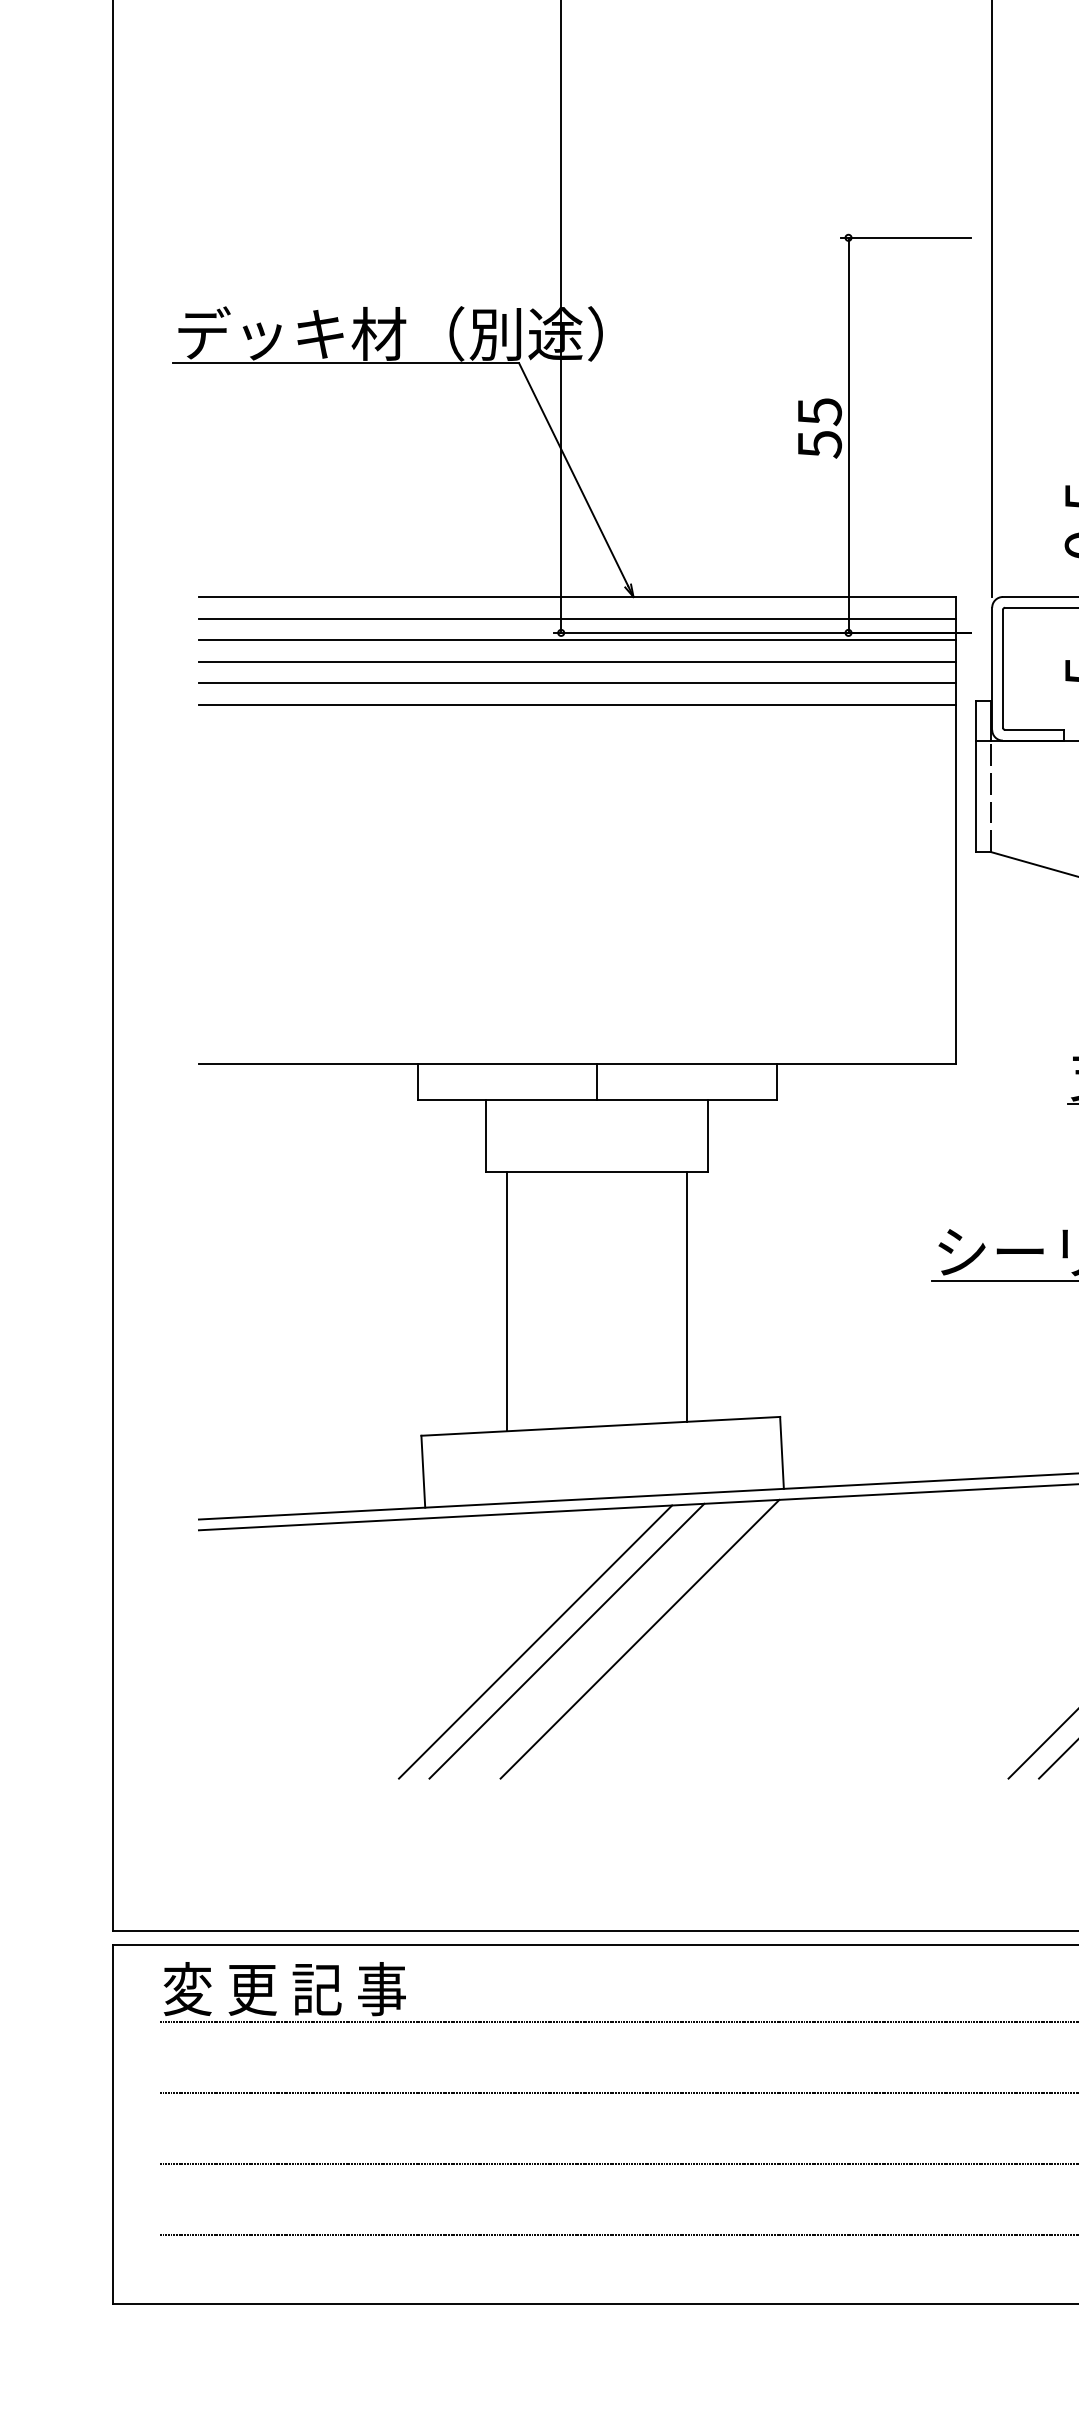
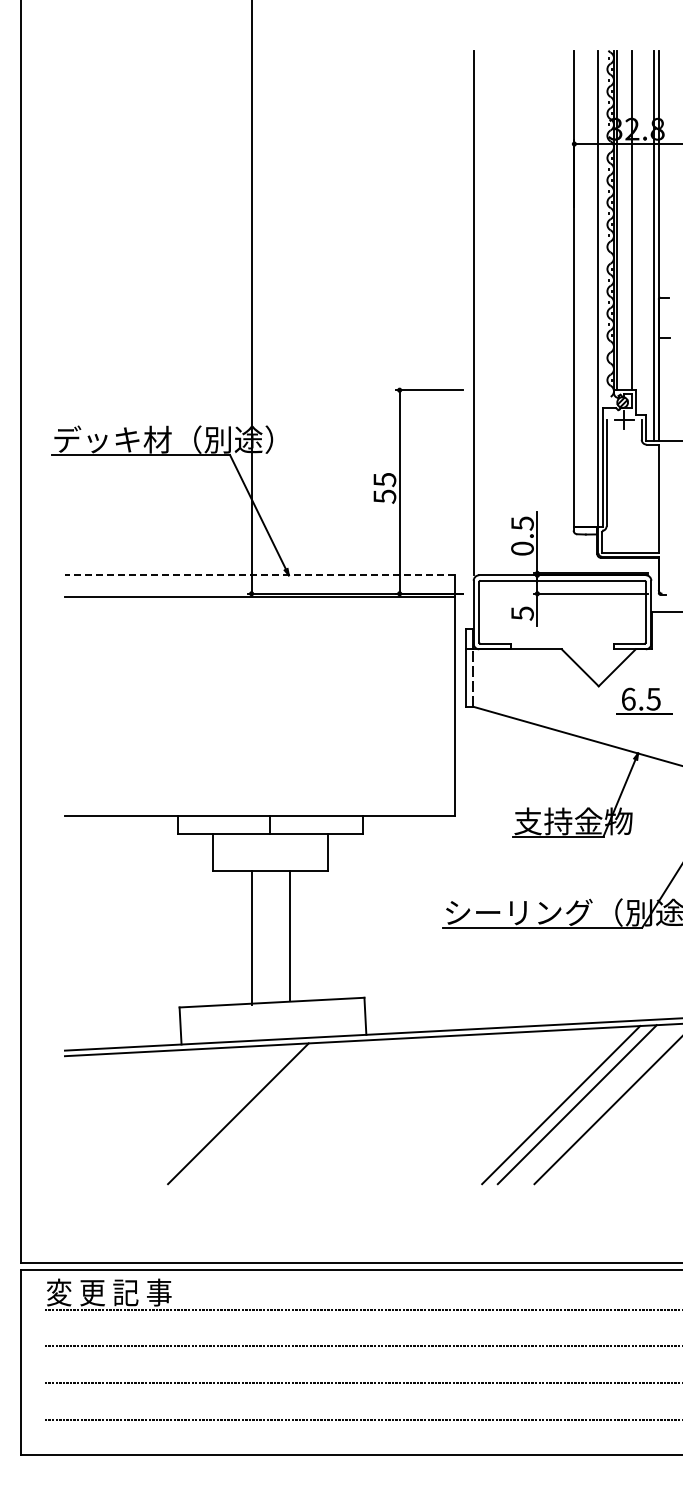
line: (576, 597) -> (259, 575), solid -> dashed
line: (576, 618) -> (259, 586), removed
line: (576, 661) -> (259, 608), removed
line: (576, 682) -> (259, 619), removed
line: (576, 704) -> (259, 630), removed
line: (687, 1296) -> (290, 935), moved
line: (506, 1301) -> (251, 938), moved
line: (640, 1639) -> (292, 1112), removed
line: (566, 1641) -> (254, 1113), removed

